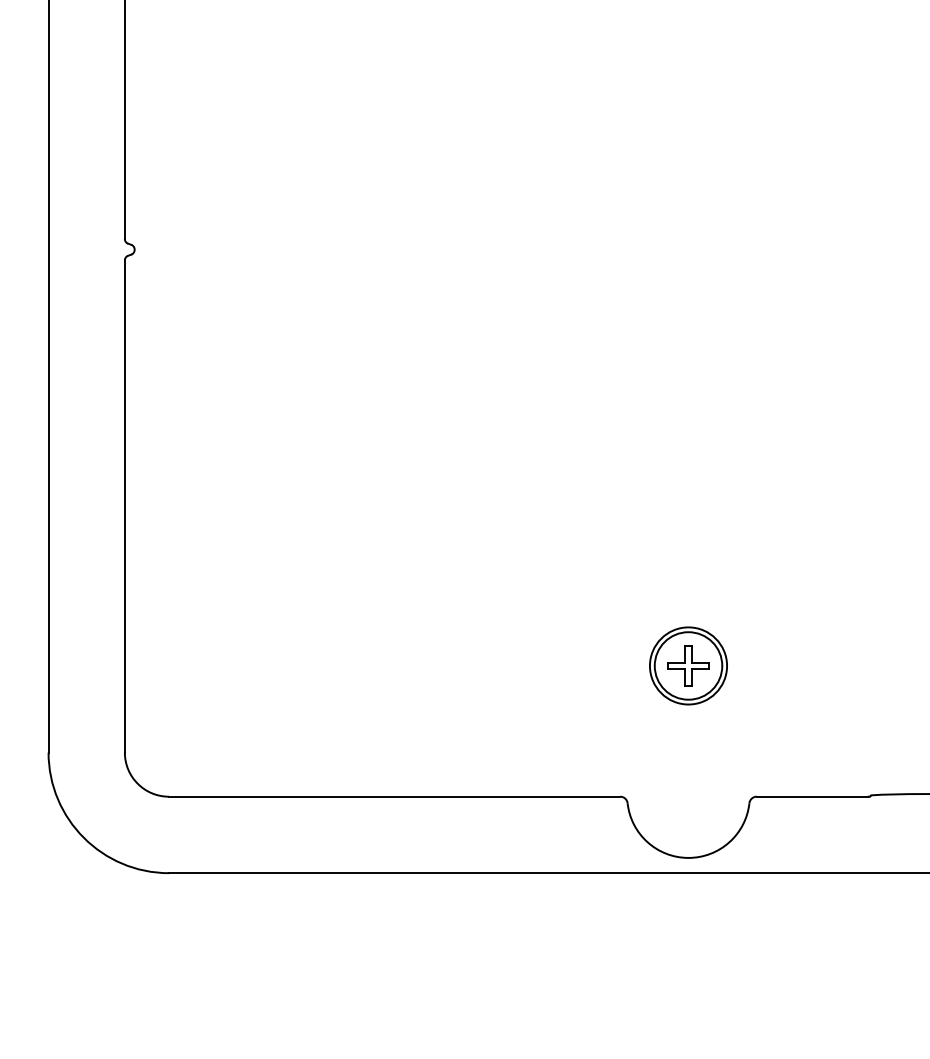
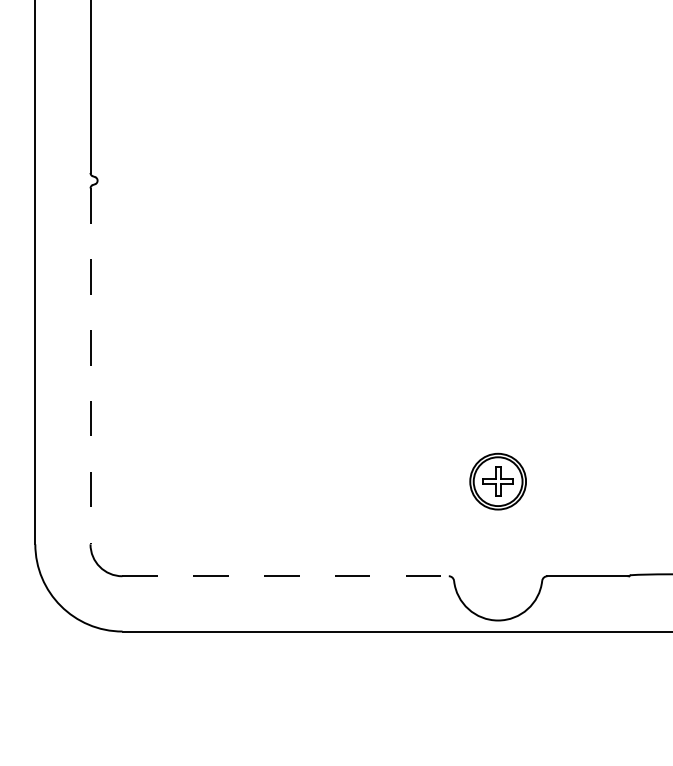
line: (124, 507) -> (90, 367), solid -> dashed
line: (394, 796) -> (285, 576), solid -> dashed

